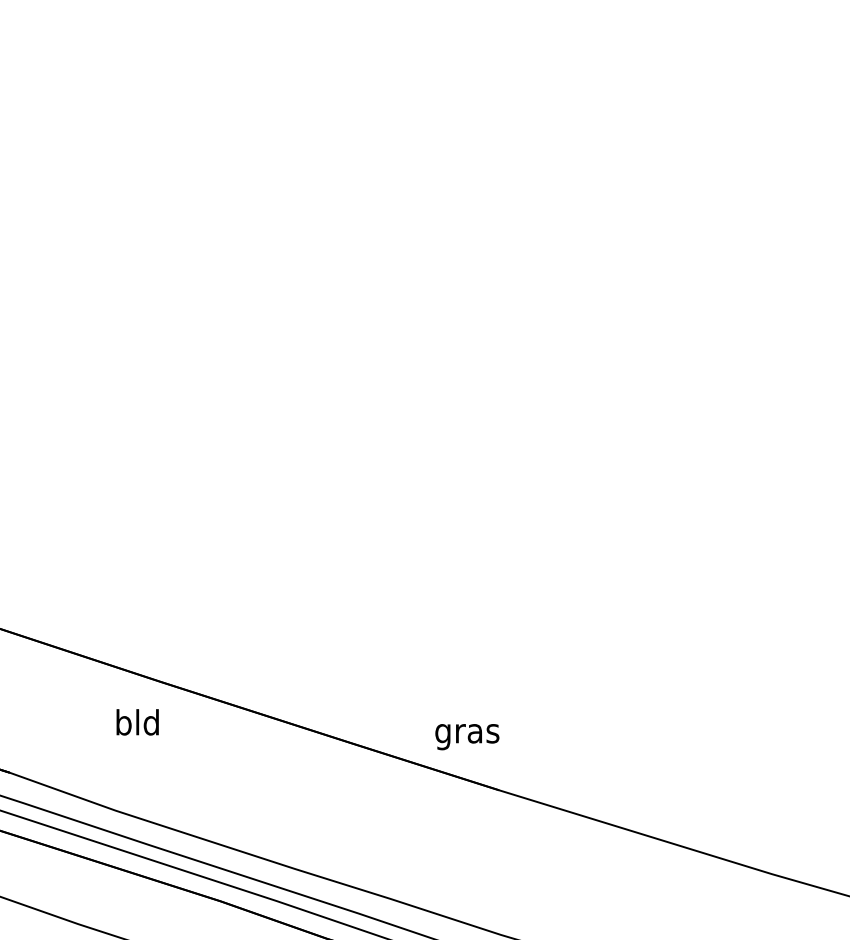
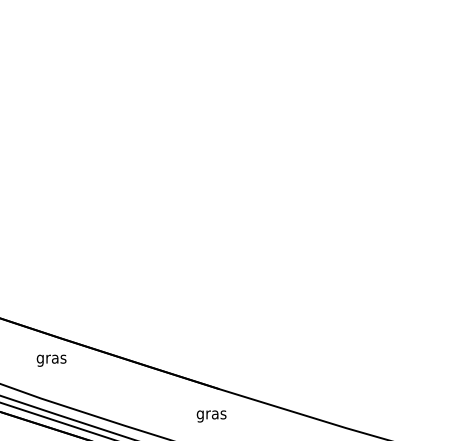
text: (137, 724) -> (51, 358), bld -> gras
text: (467, 737) -> (211, 416), moved

